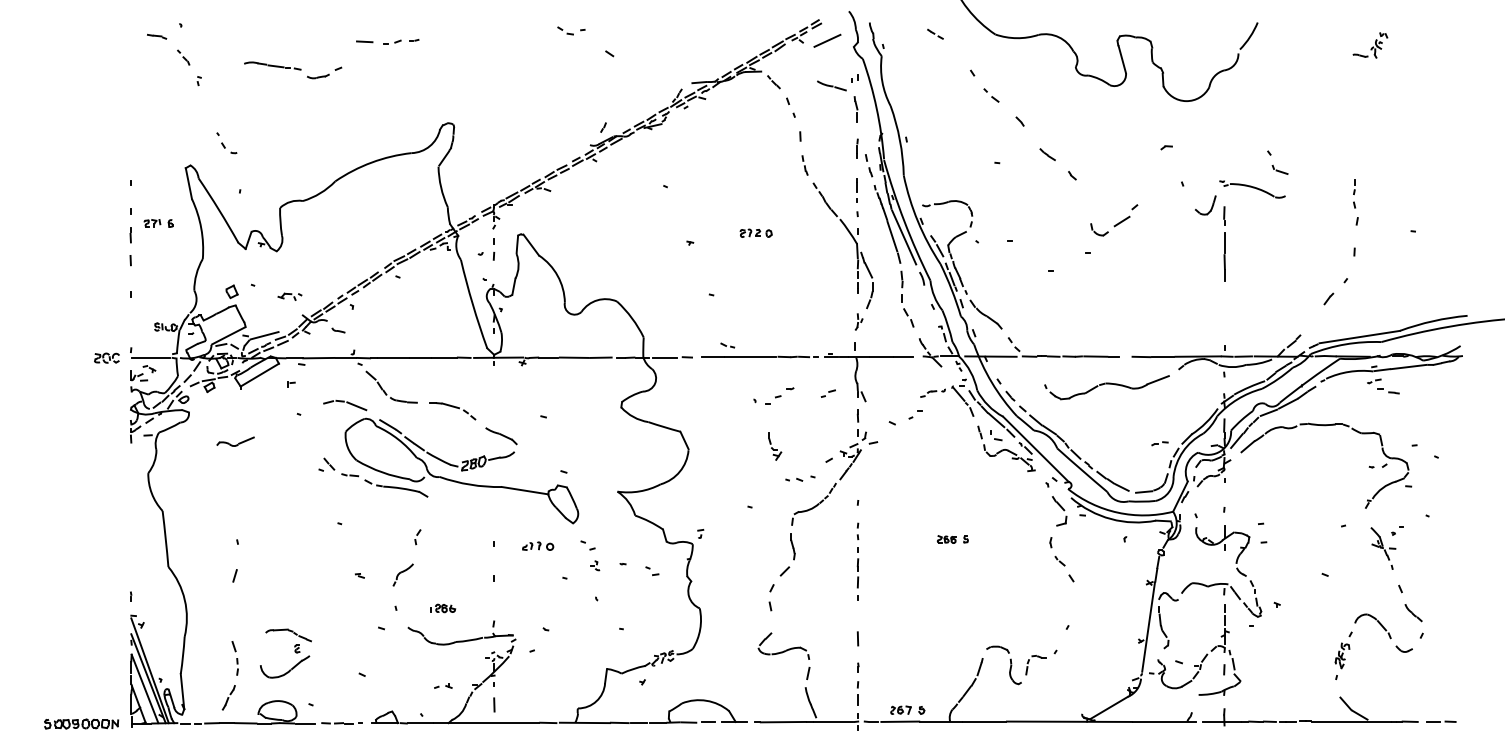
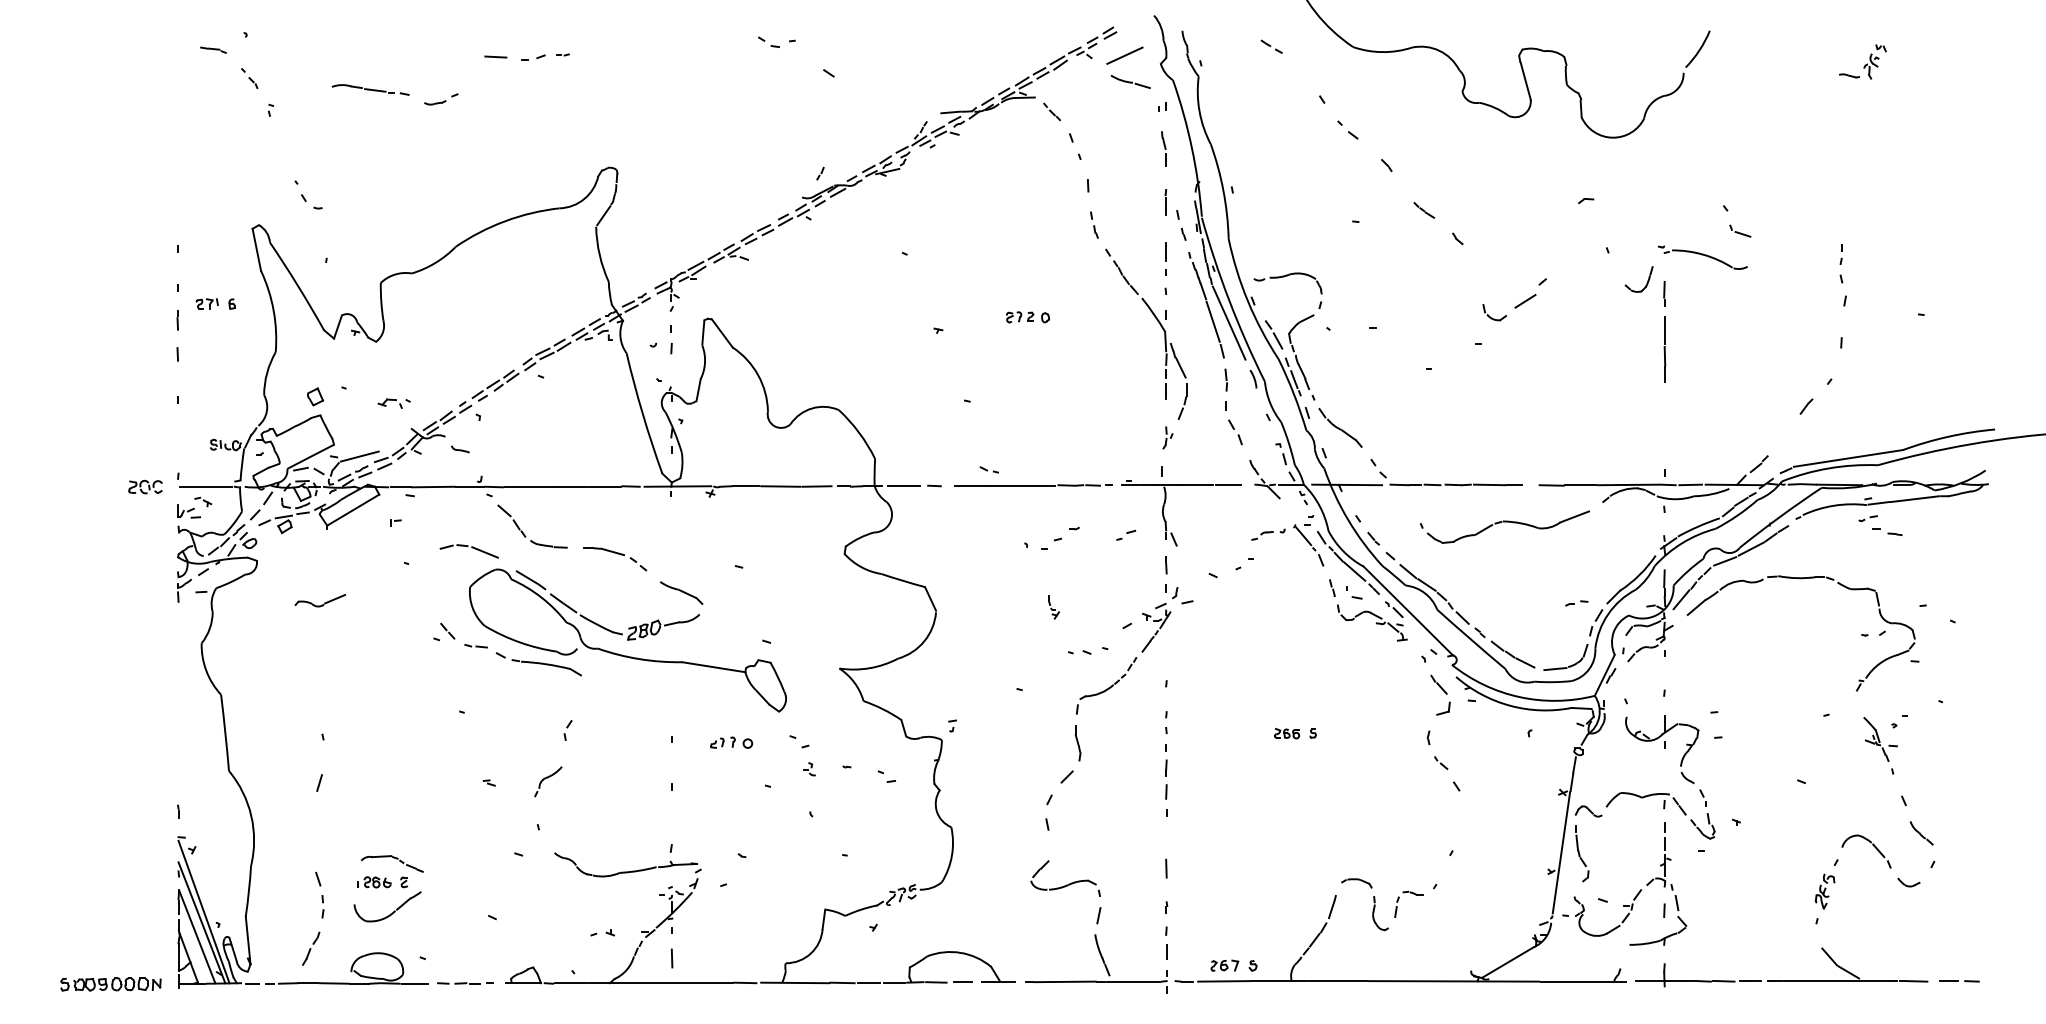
part: (324, 73) -> (441, 99), size x0.71
part: (831, 85) -> (1130, 81), moved
part: (774, 446) -> (1053, 607), size x0.62
part: (443, 608) -> (374, 882), moved

